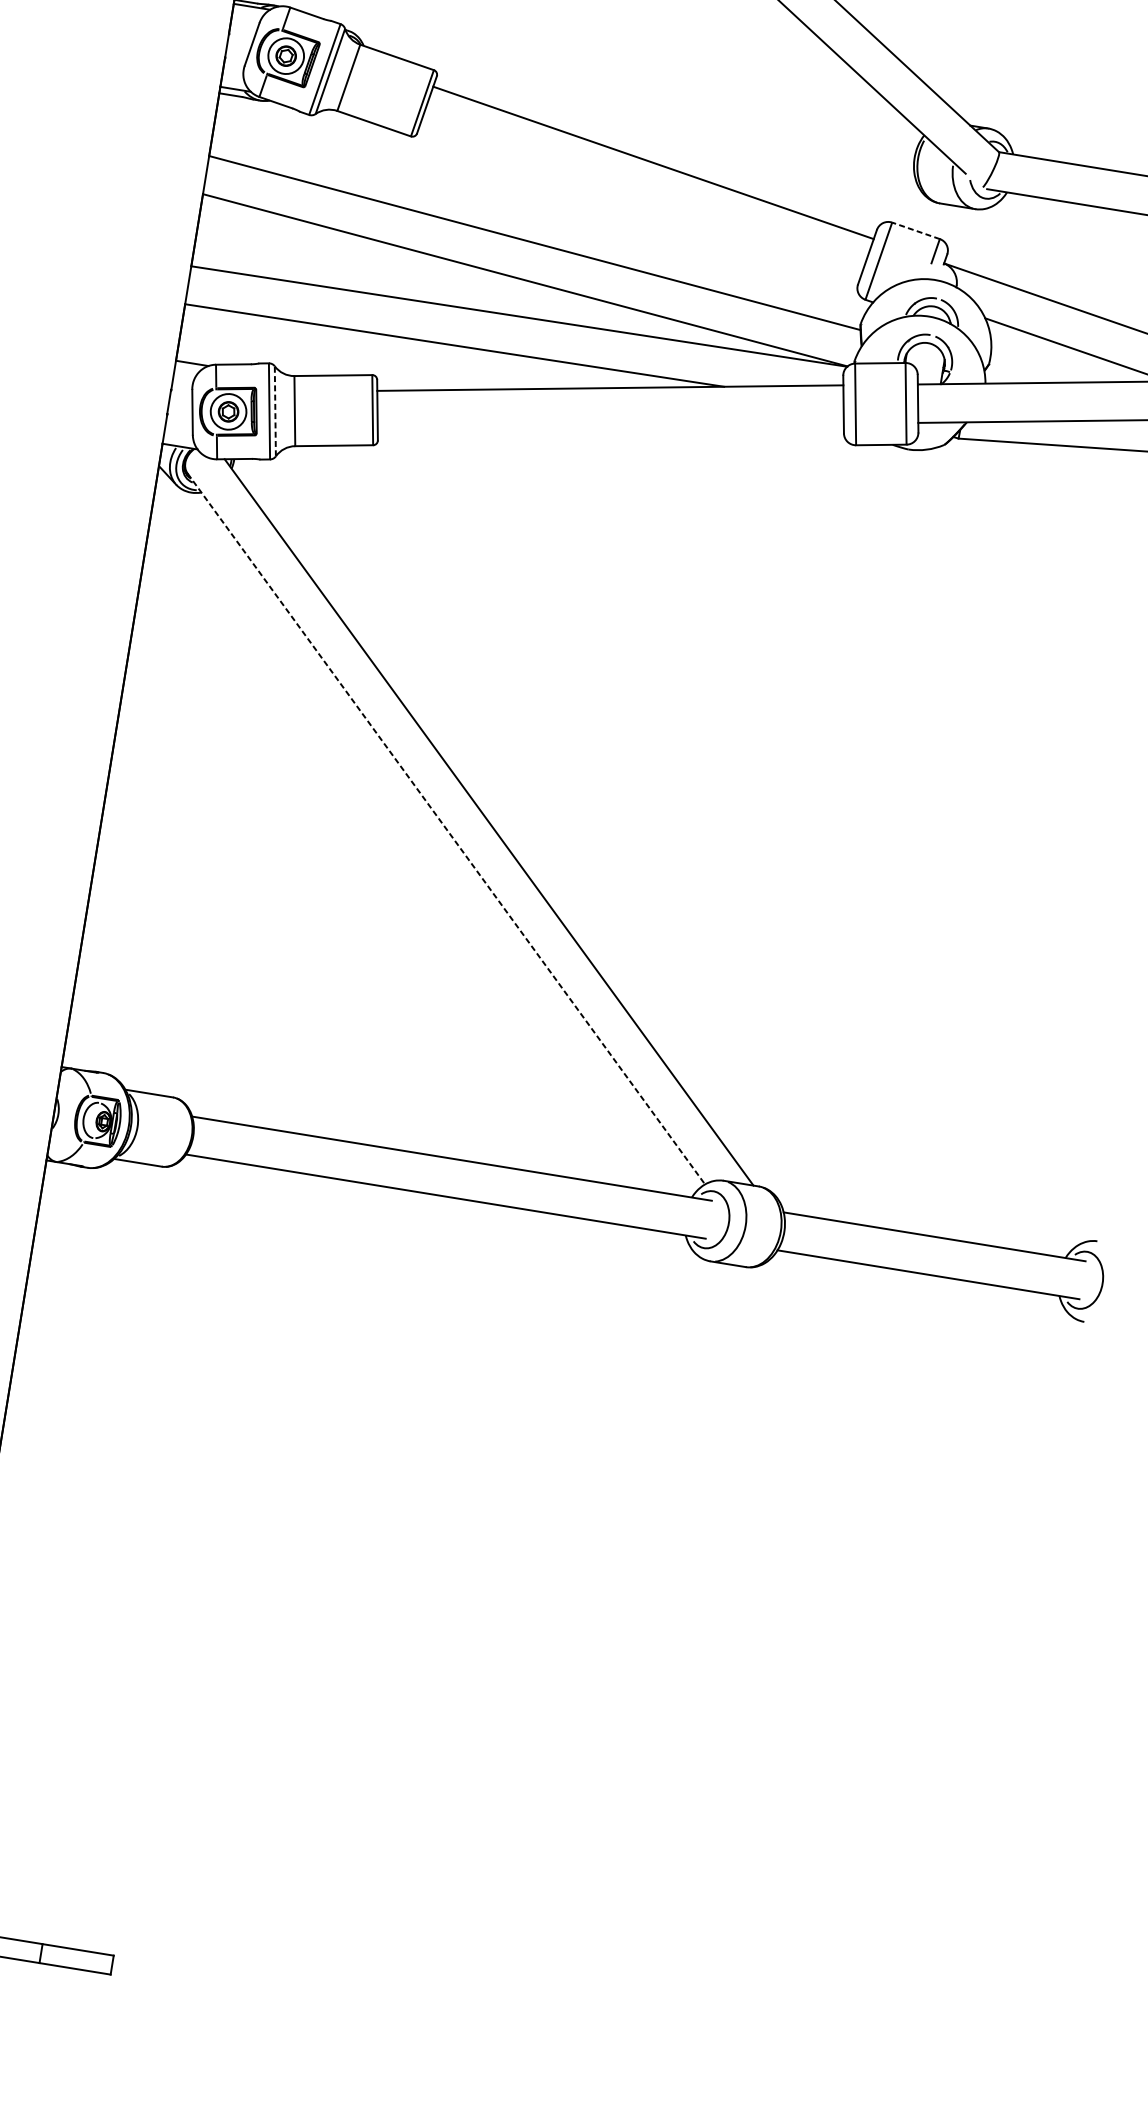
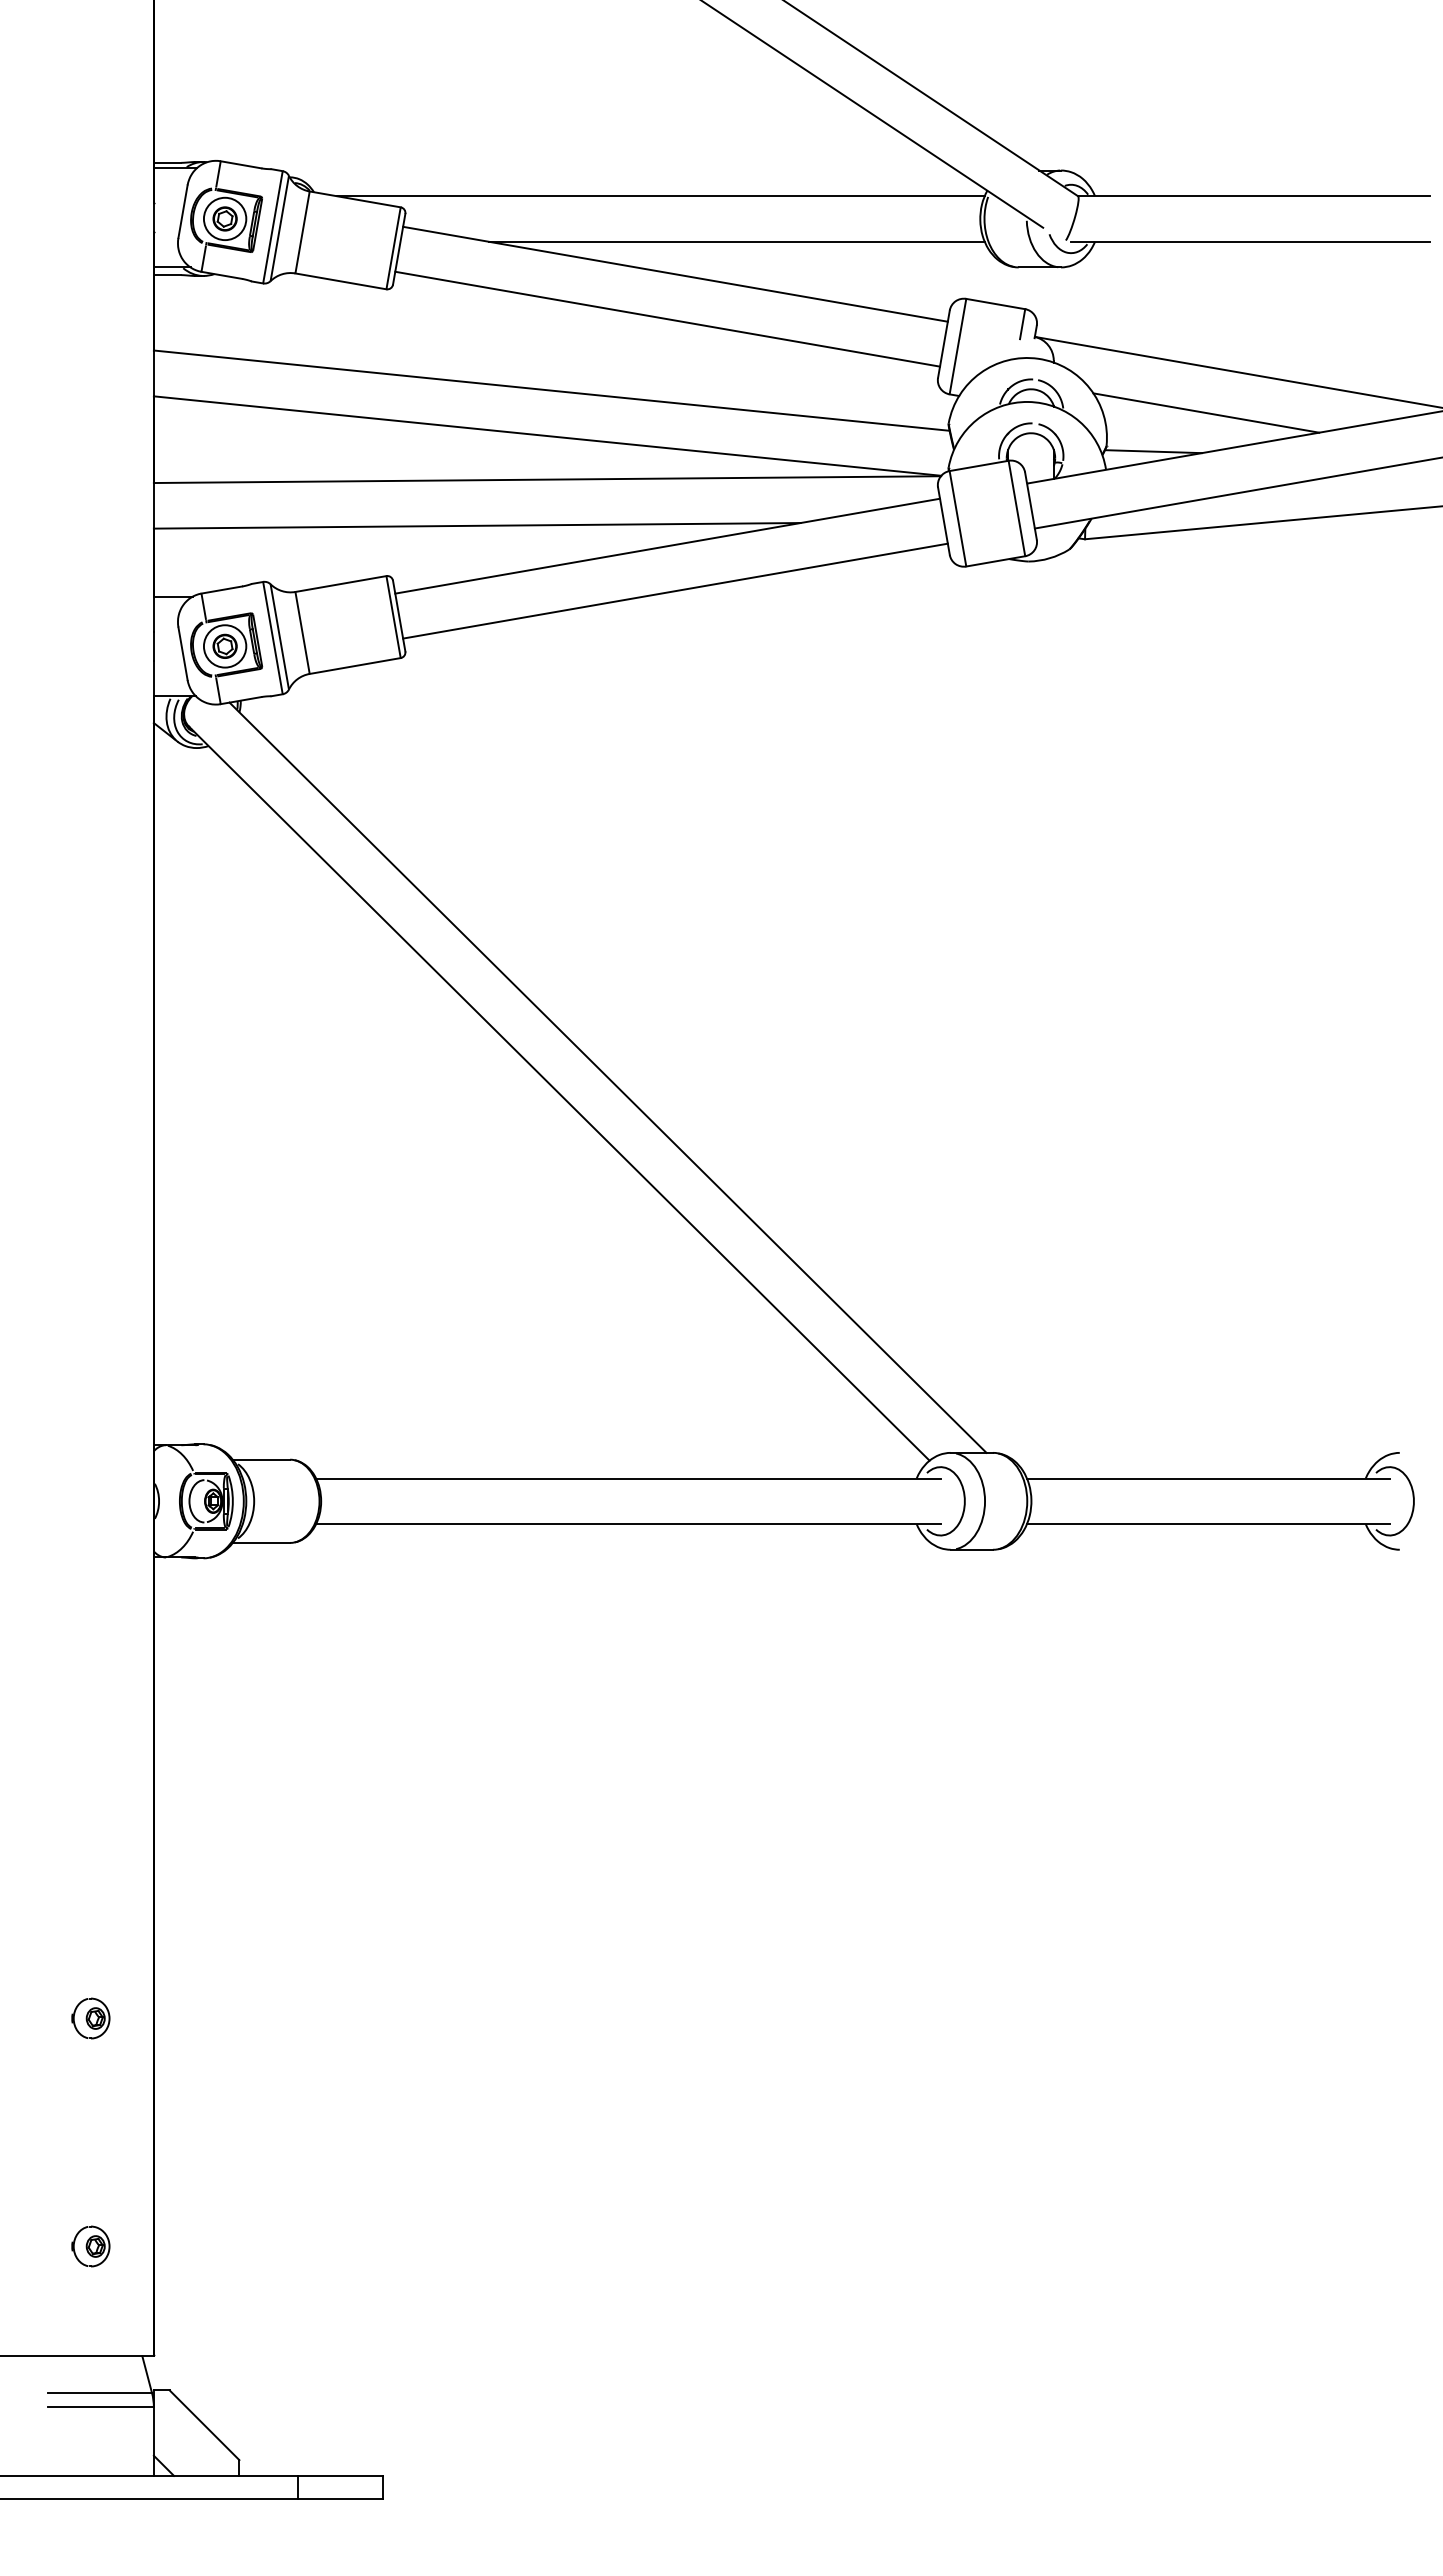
line: (651, 96) -> (660, 196), added
line: (708, 143) -> (736, 241), added
line: (640, 198) -> (667, 318), added
line: (915, 231) -> (995, 304), dashed -> solid
line: (1027, 374) -> (1153, 451), added
line: (275, 410) -> (279, 636), dashed -> solid
line: (610, 426) -> (675, 590), added
line: (446, 828) -> (559, 1093), dashed -> solid

